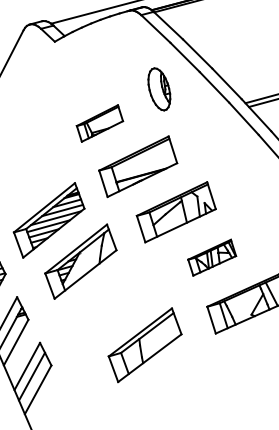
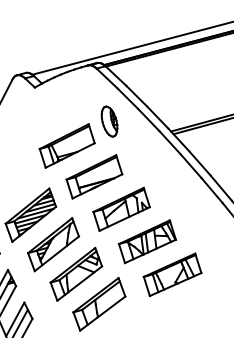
part: (99, 122) -> (66, 145), size x1.67
part: (211, 257) -> (146, 241), size x1.67
part: (113, 302) -> (76, 273), added

